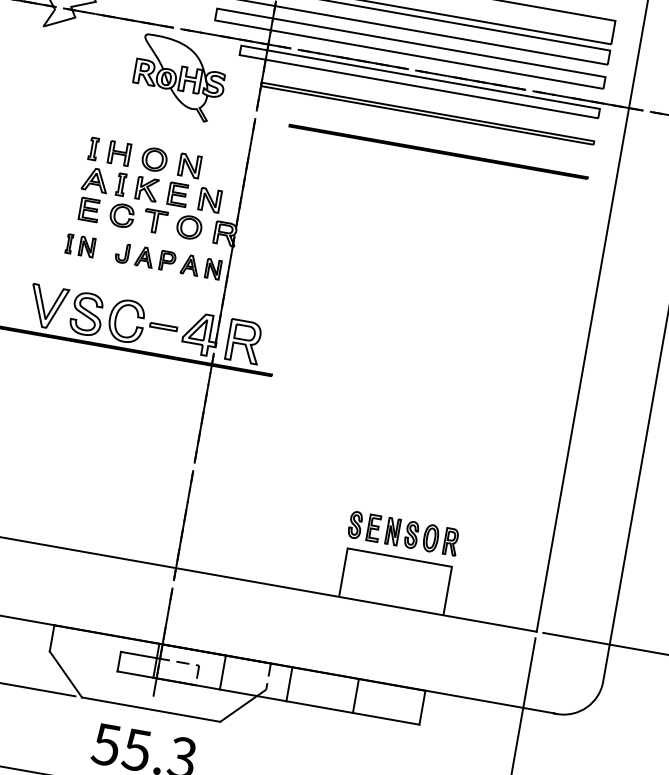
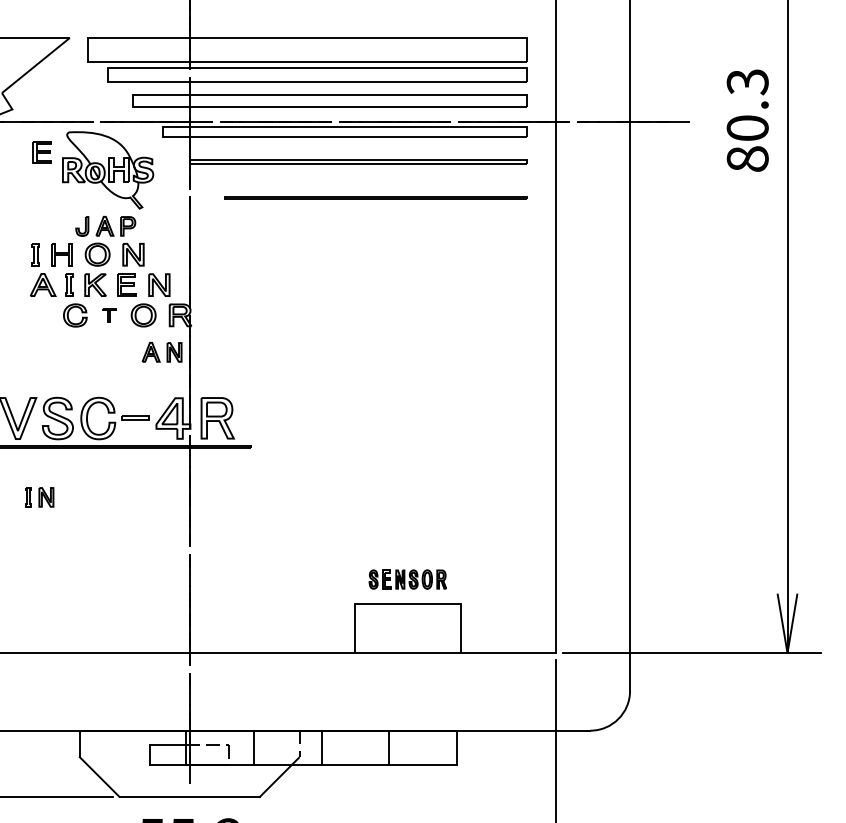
part: (88, 209) -> (41, 152), moved
part: (154, 221) -> (108, 315), size x0.6
part: (80, 245) -> (39, 497), moved
part: (145, 256) -> (105, 225), moved
part: (403, 533) -> (407, 579), size x0.7

